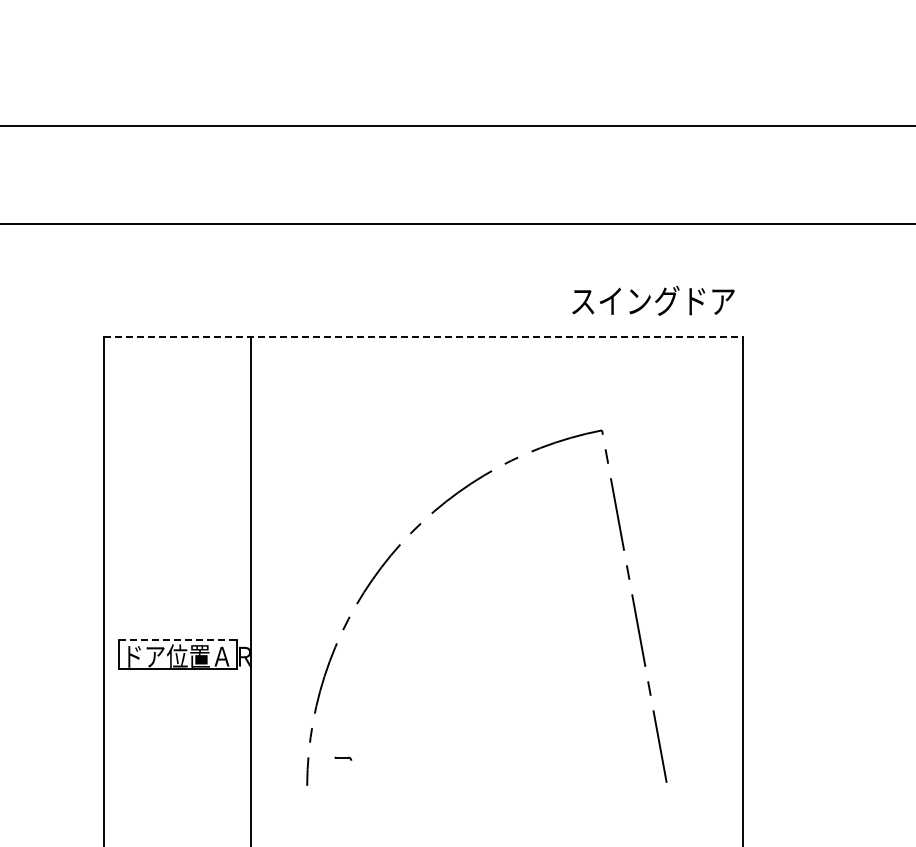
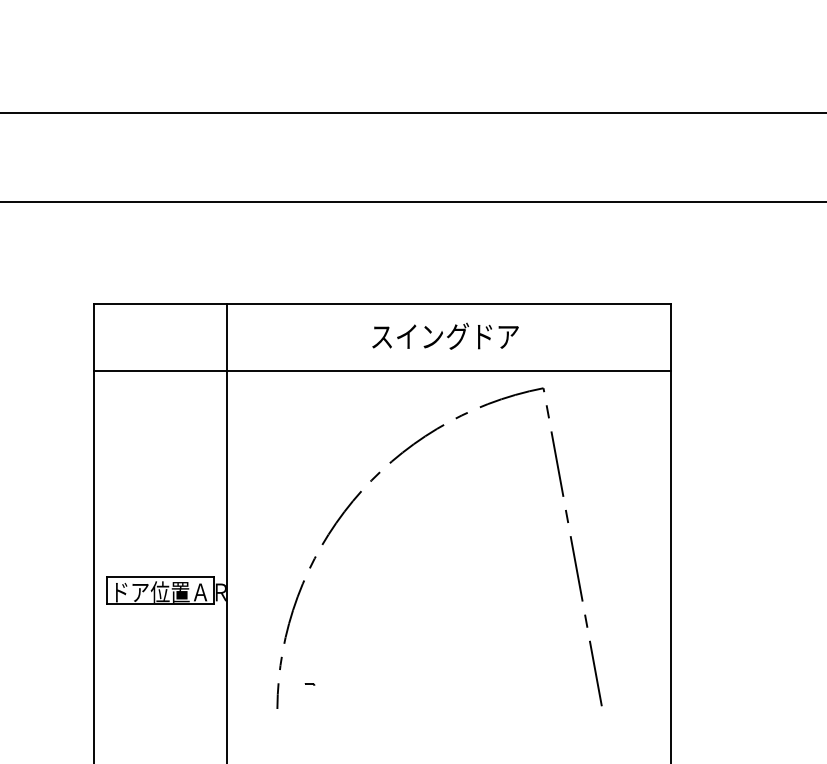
text: (653, 300) -> (445, 335), moved
line: (423, 337) -> (382, 304), dashed -> solid
line: (423, 411) -> (382, 371), added
line: (177, 639) -> (160, 576), dashed -> solid
part: (342, 758) -> (309, 684), size x0.62

